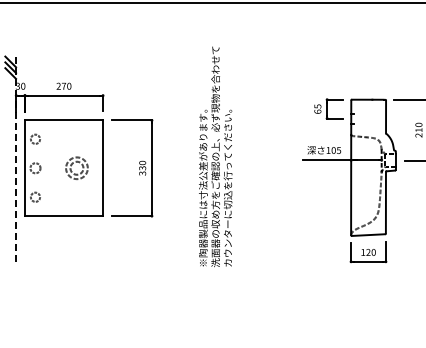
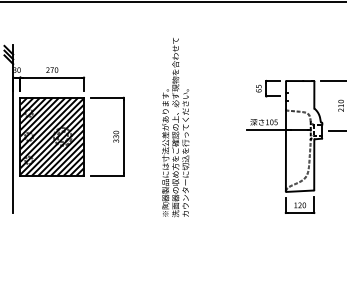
line: (16, 158) -> (13, 128), dashed -> solid
hatch: (63, 168) -> (51, 137), added

